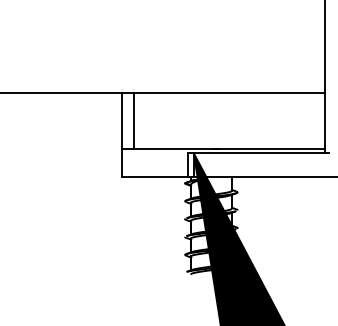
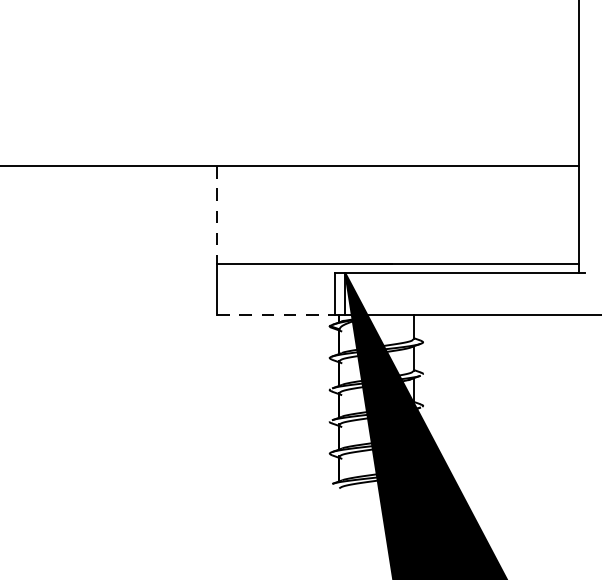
line: (134, 120) -> (239, 214), removed
line: (121, 121) -> (216, 216), solid -> dashed
line: (155, 177) -> (276, 315), solid -> dashed

